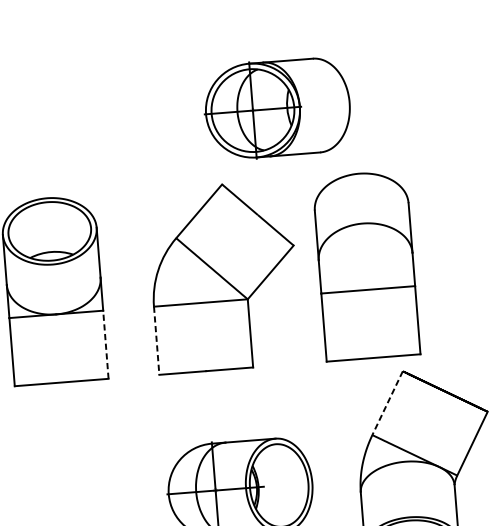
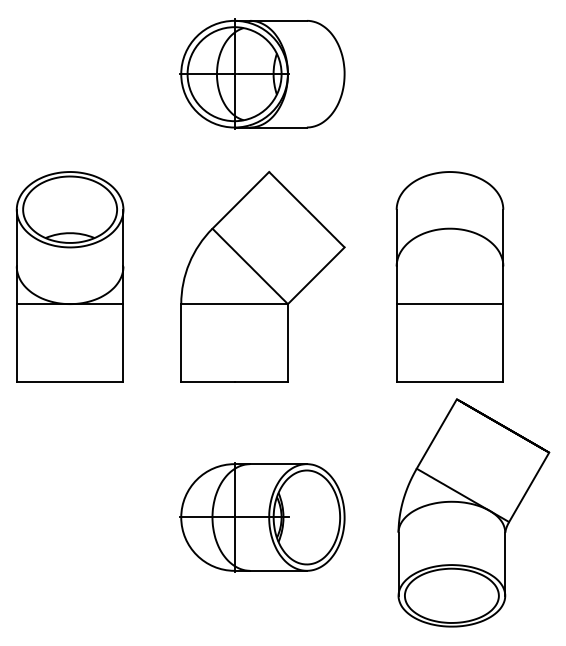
part: (277, 108) -> (262, 73), moved
part: (365, 265) -> (449, 276), moved
line: (156, 340) -> (181, 342), dashed -> solid
line: (105, 344) -> (123, 342), dashed -> solid
line: (387, 403) -> (436, 434), dashed -> solid

